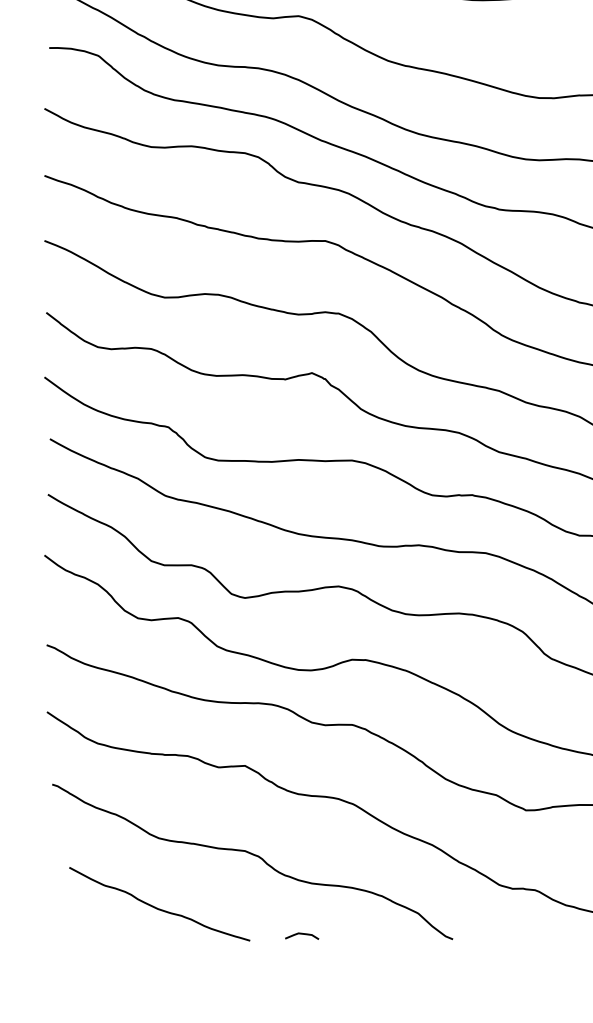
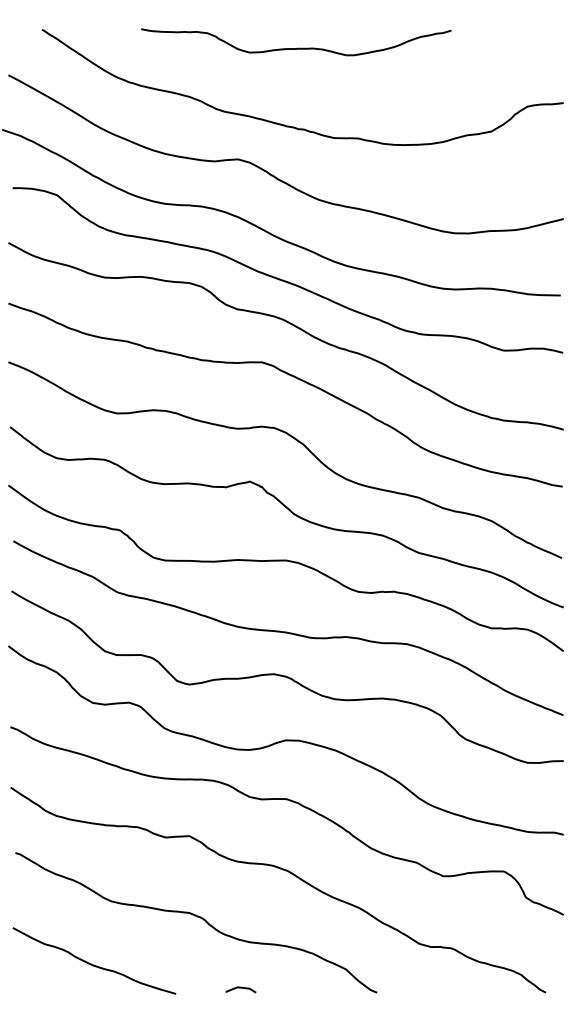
curve: (159, 908) -> (94, 964), moved

